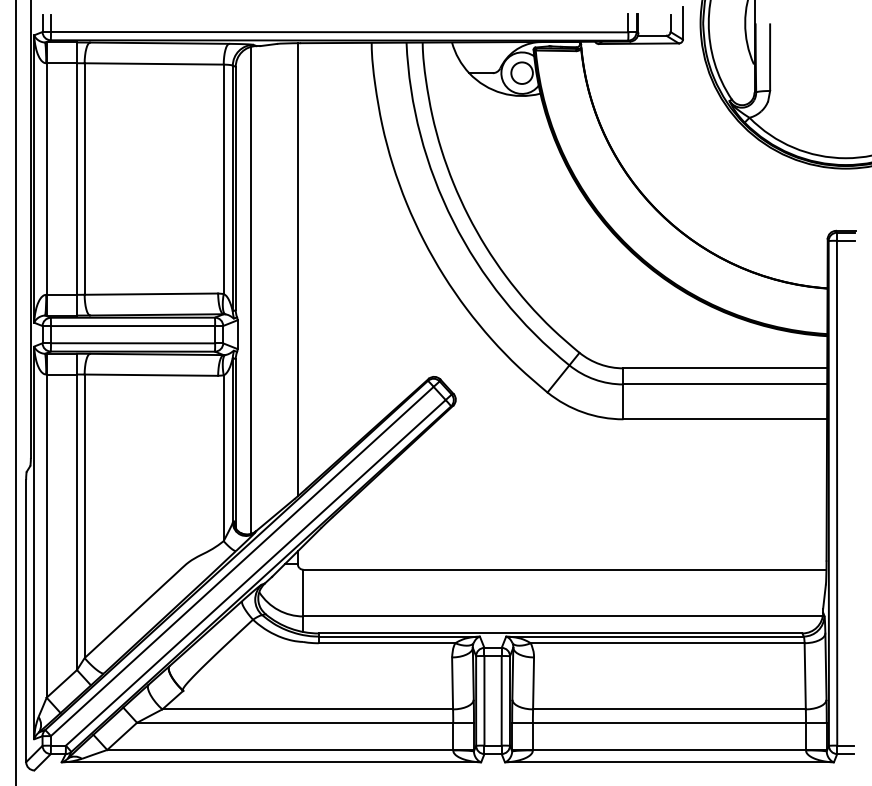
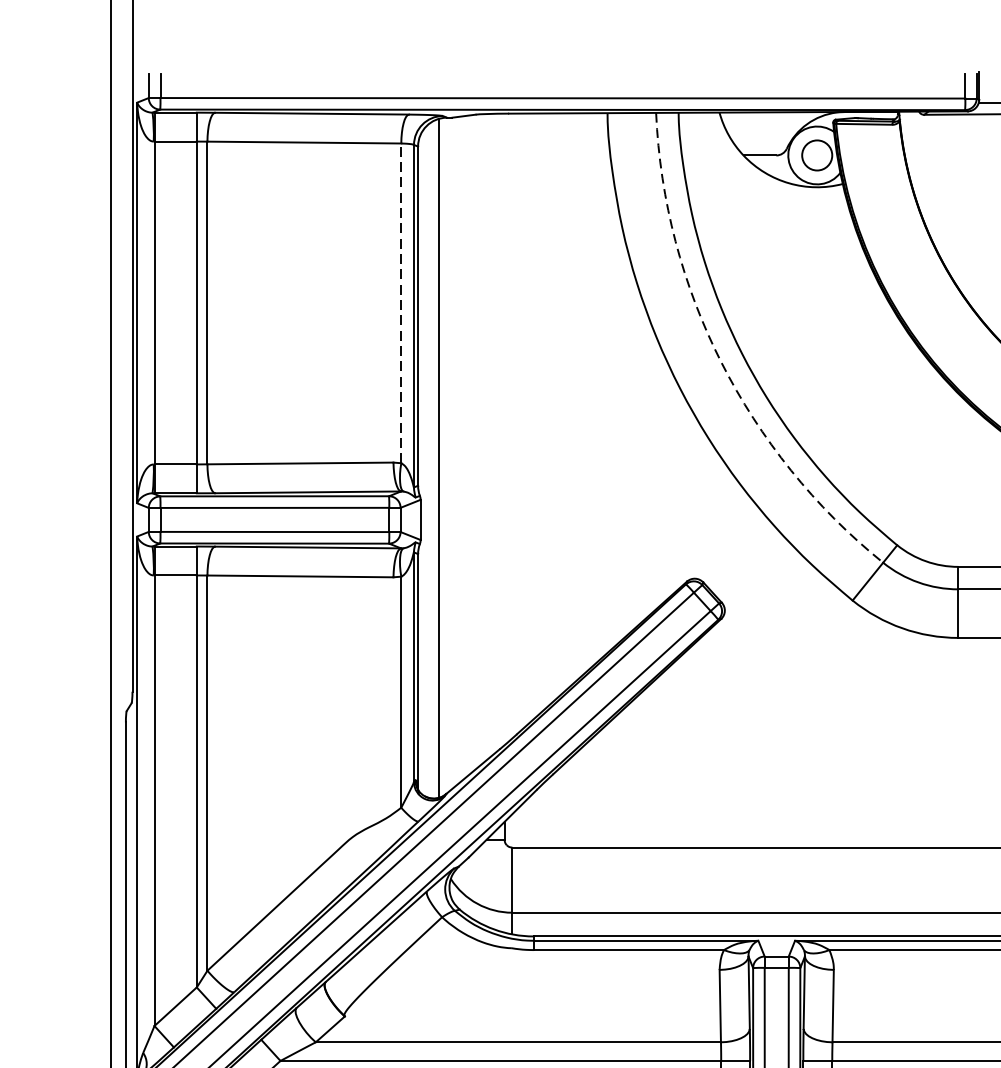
line: (223, 179) -> (400, 303), solid -> dashed
arc: (453, 221) -> (721, 362), solid -> dashed
line: (297, 269) -> (504, 429), removed

